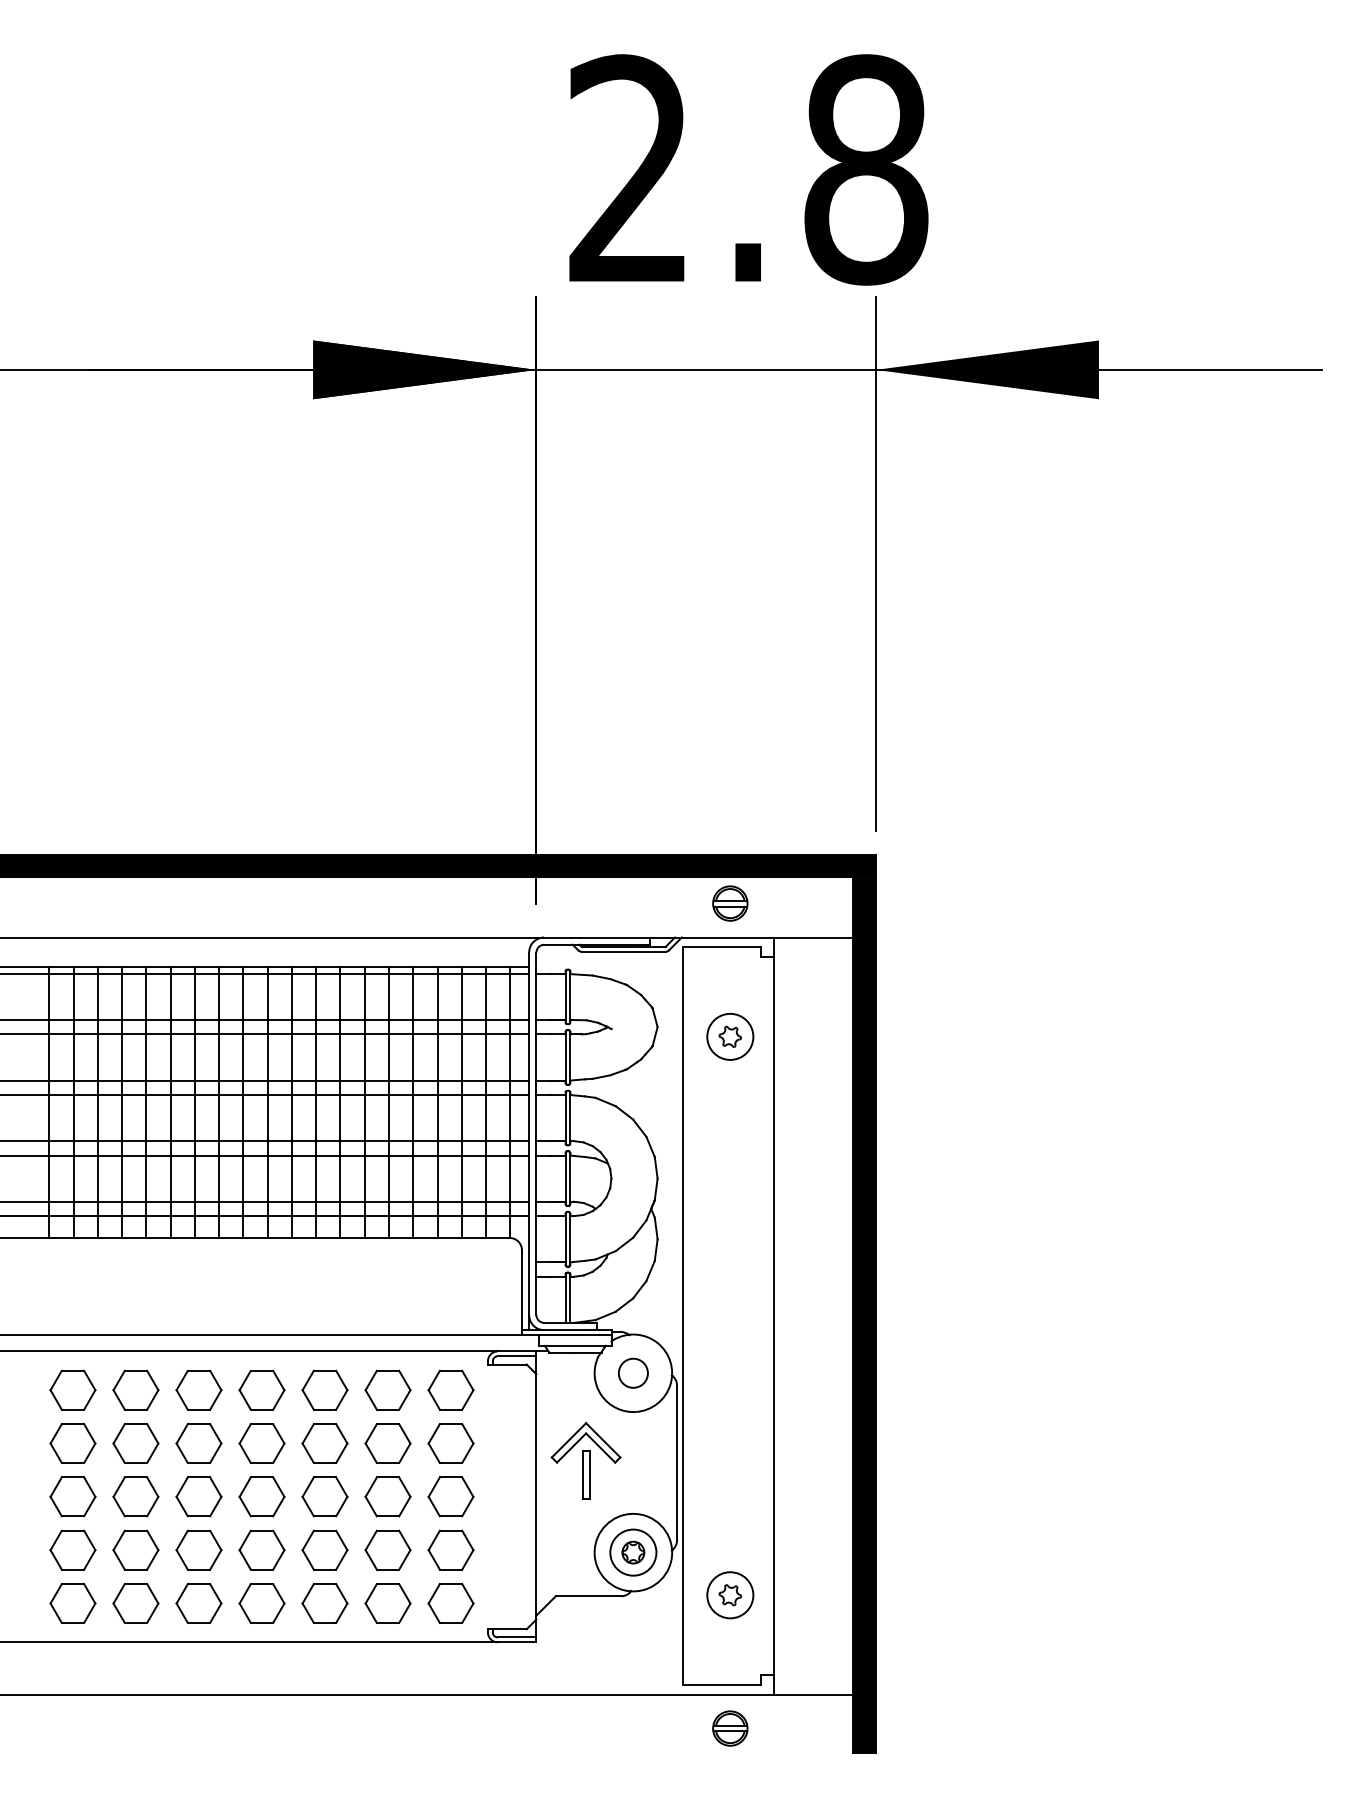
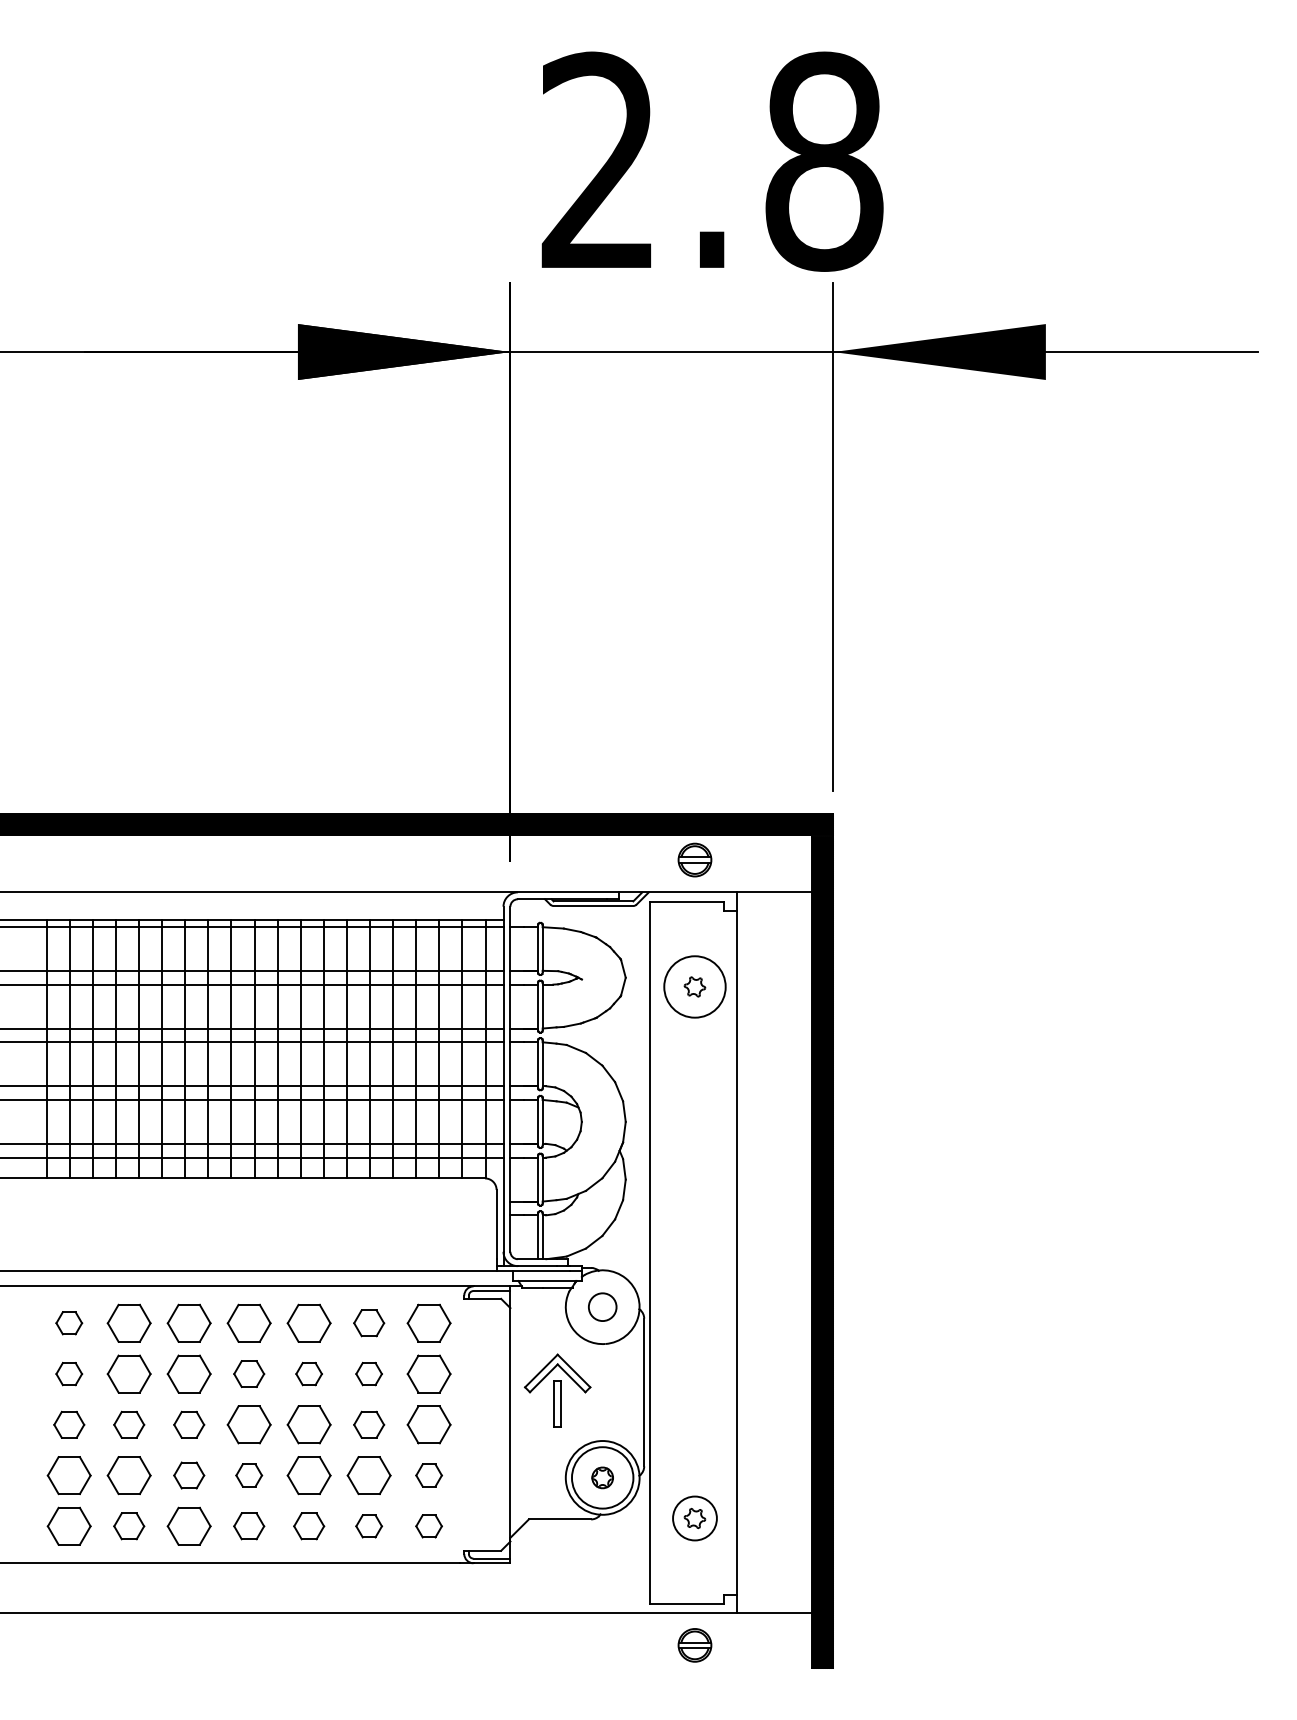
circle: (730, 1036) -> (695, 986), size x1.4
part: (72, 1389) -> (68, 1322), size x0.6
part: (387, 1389) -> (368, 1322), size x0.7
part: (72, 1443) -> (68, 1374), size x0.6
part: (261, 1443) -> (248, 1374), size x0.7
part: (324, 1443) -> (308, 1374), size x0.6
part: (387, 1443) -> (368, 1374), size x0.6
part: (72, 1496) -> (68, 1424), size x0.7
part: (135, 1496) -> (128, 1424), size x0.7
part: (198, 1496) -> (188, 1424), size x0.7
part: (387, 1496) -> (368, 1424), size x0.7
part: (198, 1549) -> (188, 1474), size x0.7
part: (261, 1549) -> (248, 1474), size x0.6
part: (450, 1549) -> (428, 1474), size x0.6
circle: (633, 1552) -> (602, 1477), size x1.4
part: (135, 1603) -> (128, 1526), size x0.7
part: (261, 1603) -> (248, 1526), size x0.7
part: (324, 1603) -> (308, 1526), size x0.7
part: (387, 1603) -> (368, 1526), size x0.6
part: (450, 1603) -> (428, 1526), size x0.6

